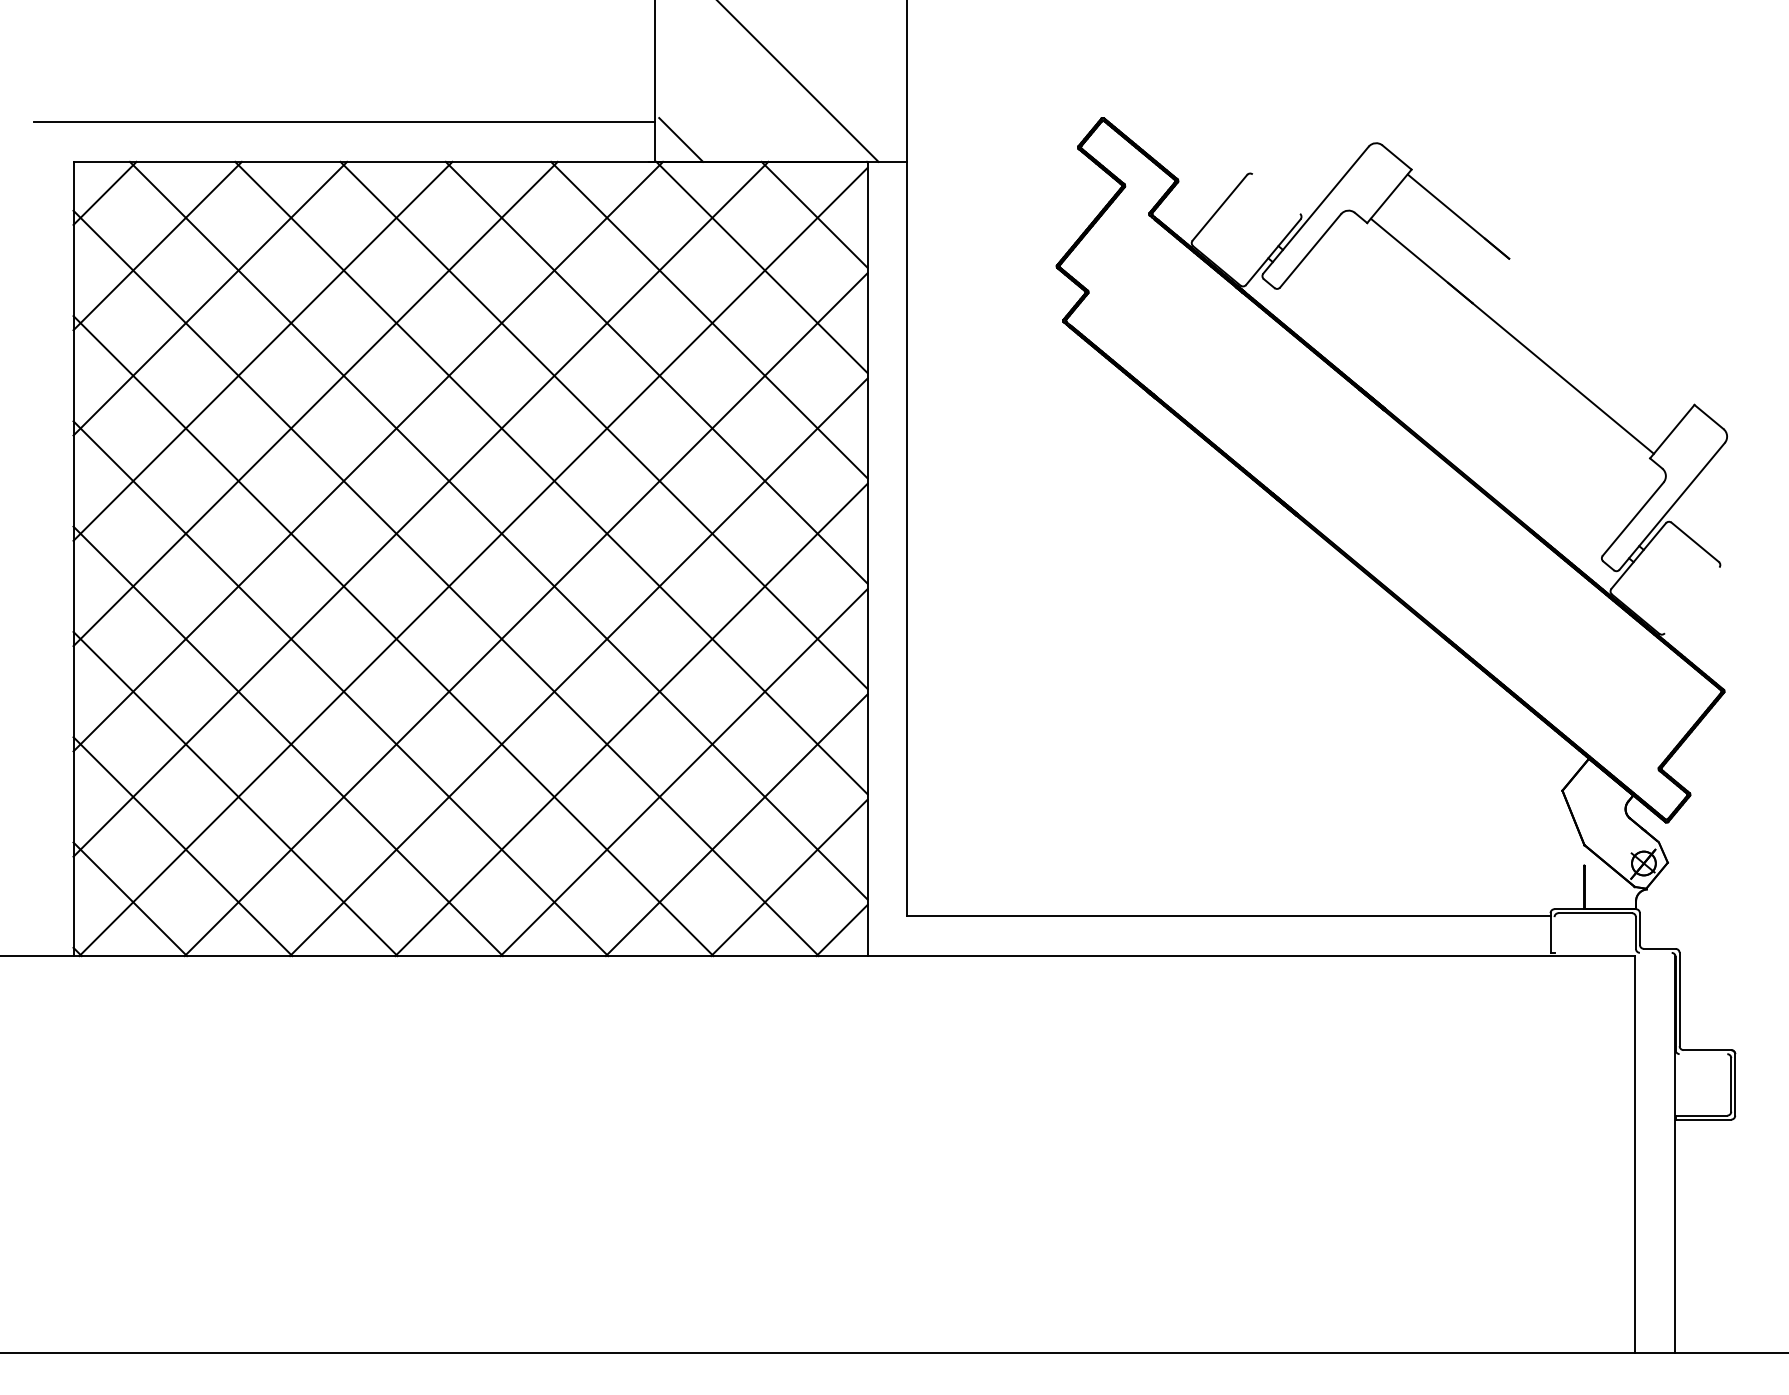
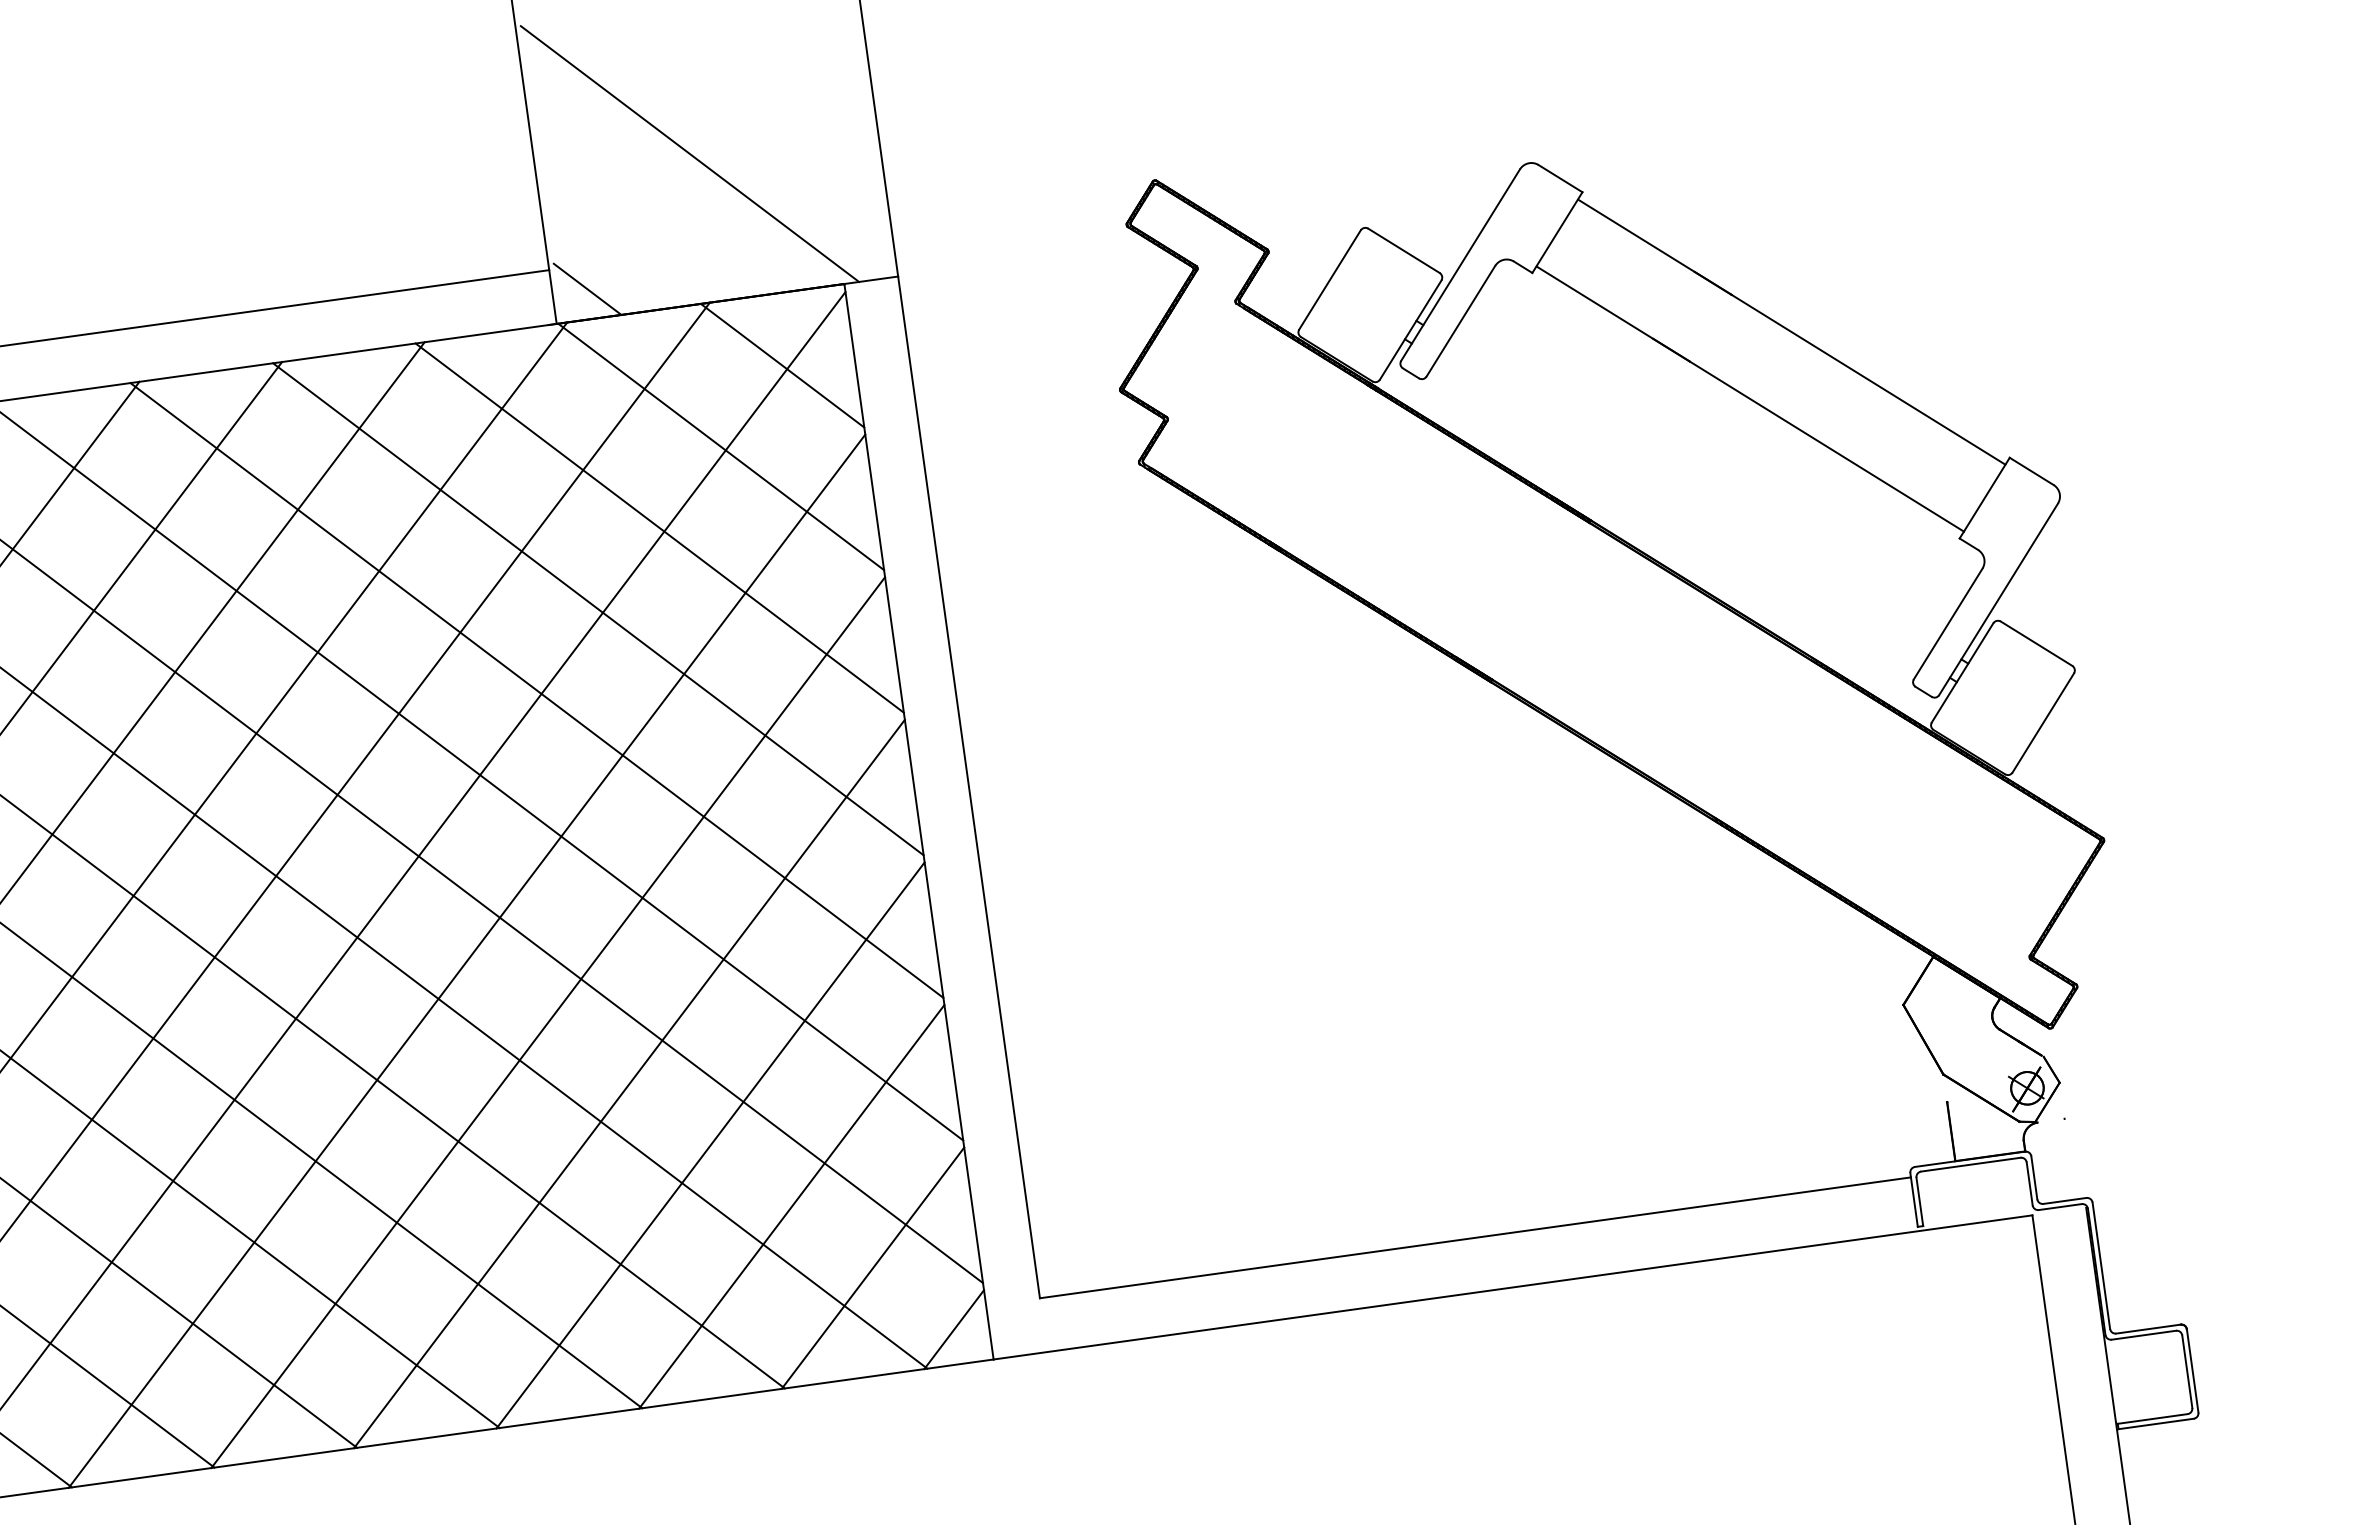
line: (1276, 193) -> (1403, 249), added
line: (1599, 333) -> (1867, 378), added
line: (1691, 600) -> (2042, 723), added
line: (1554, 934) -> (1919, 1201), added
line: (1655, 952) -> (2059, 1206), added
line: (1703, 1054) -> (2143, 1335), added

